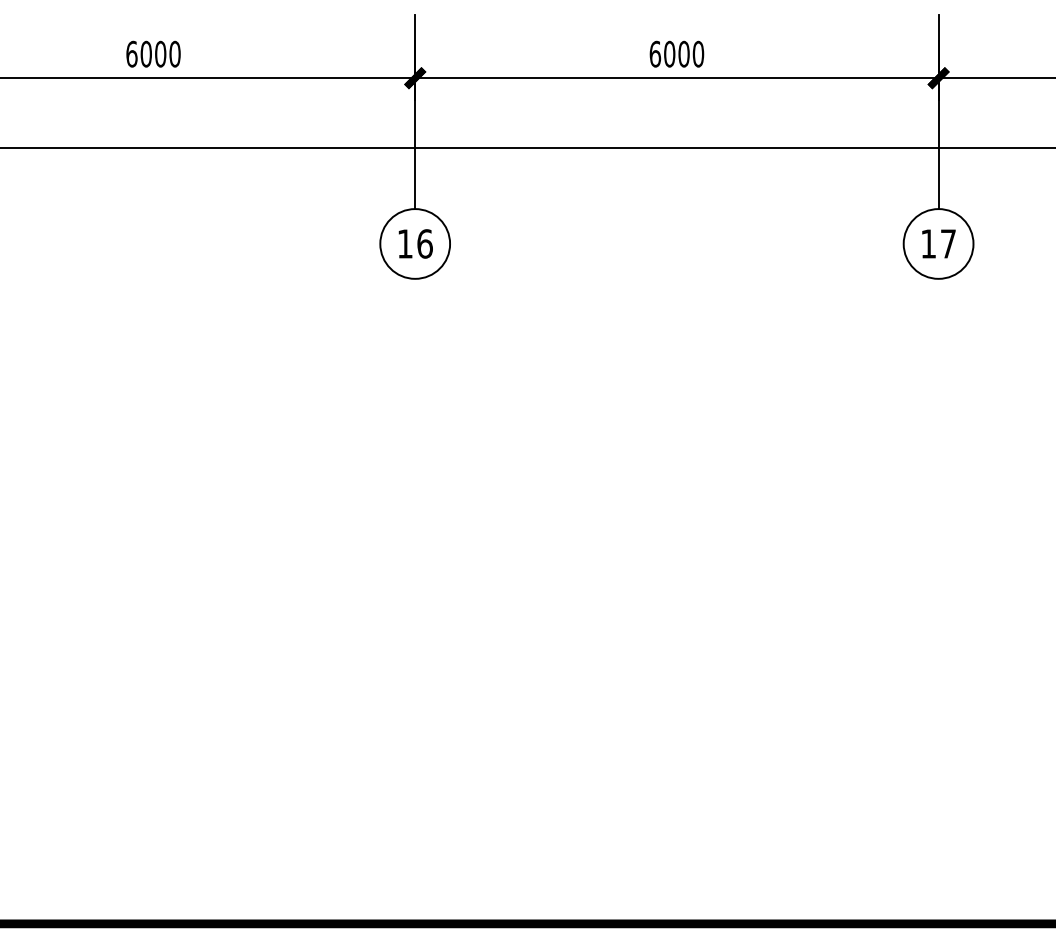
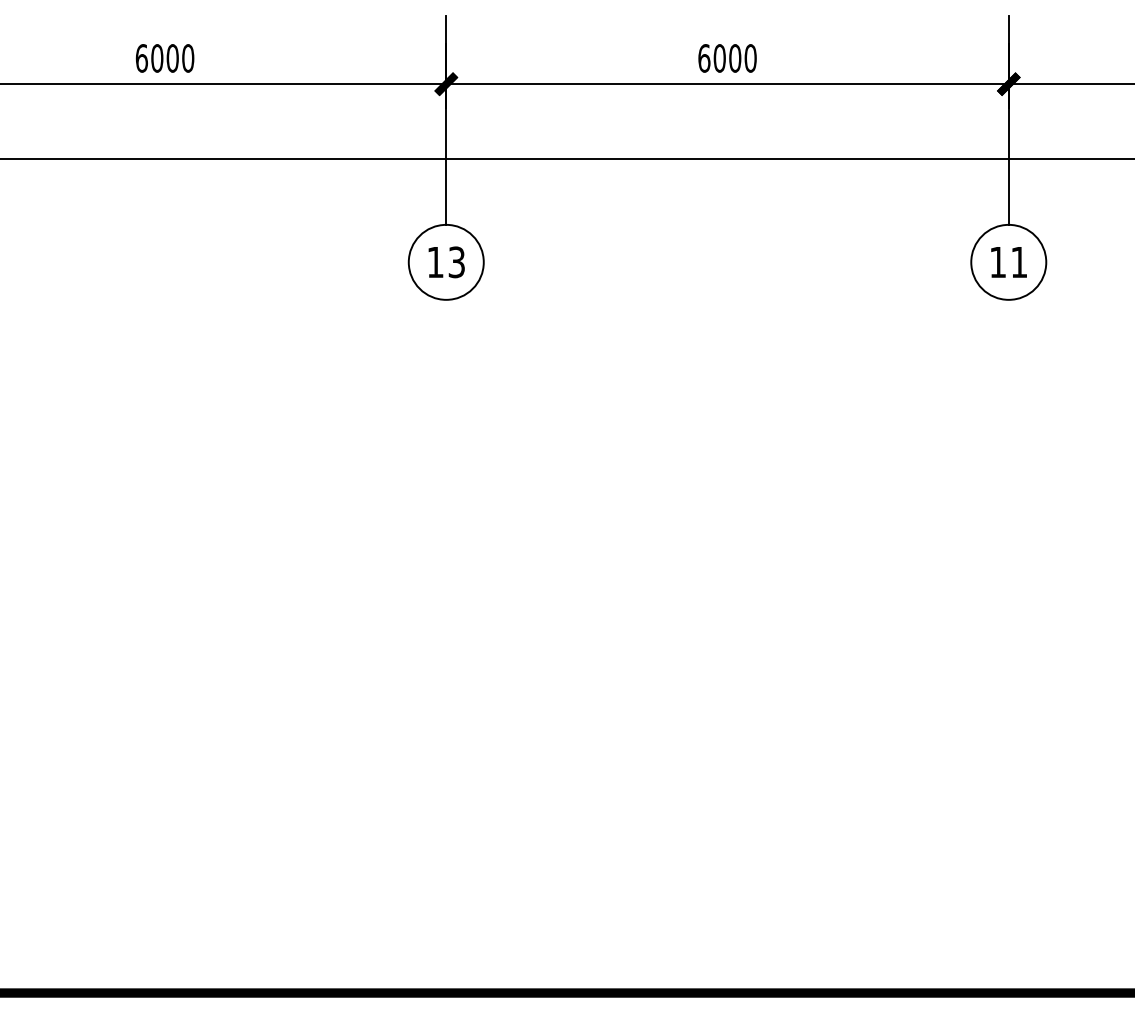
text: (424, 243) -> (456, 261), 16 -> 13
text: (948, 243) -> (1019, 261), 17 -> 11

